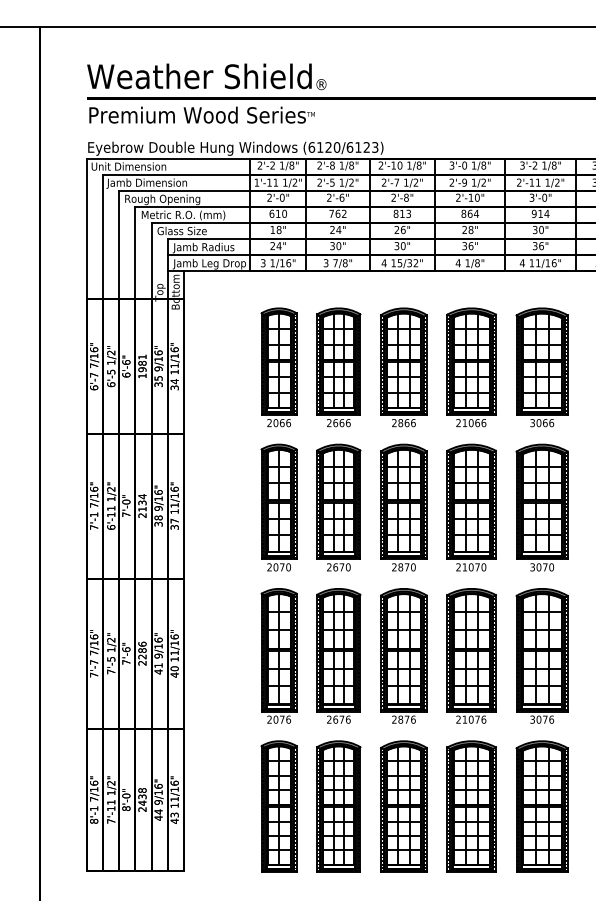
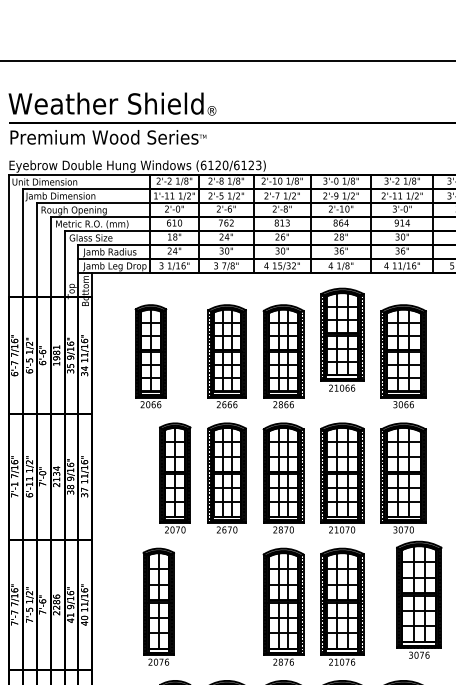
part: (278, 367) -> (150, 356), moved
part: (471, 367) -> (342, 339), moved
part: (278, 655) -> (158, 606), moved
part: (338, 655) -> (226, 606), removed
part: (541, 655) -> (418, 599), moved

